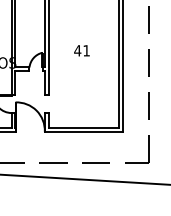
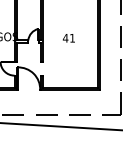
text: (81, 50) -> (68, 38), moved

